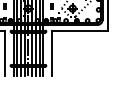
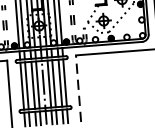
line: (52, 53) -> (79, 88), solid -> dashed

